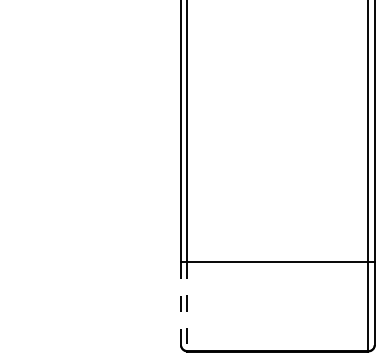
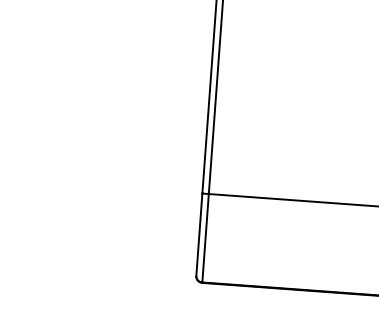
line: (181, 303) -> (199, 234), dashed -> solid
line: (187, 307) -> (205, 239), dashed -> solid

